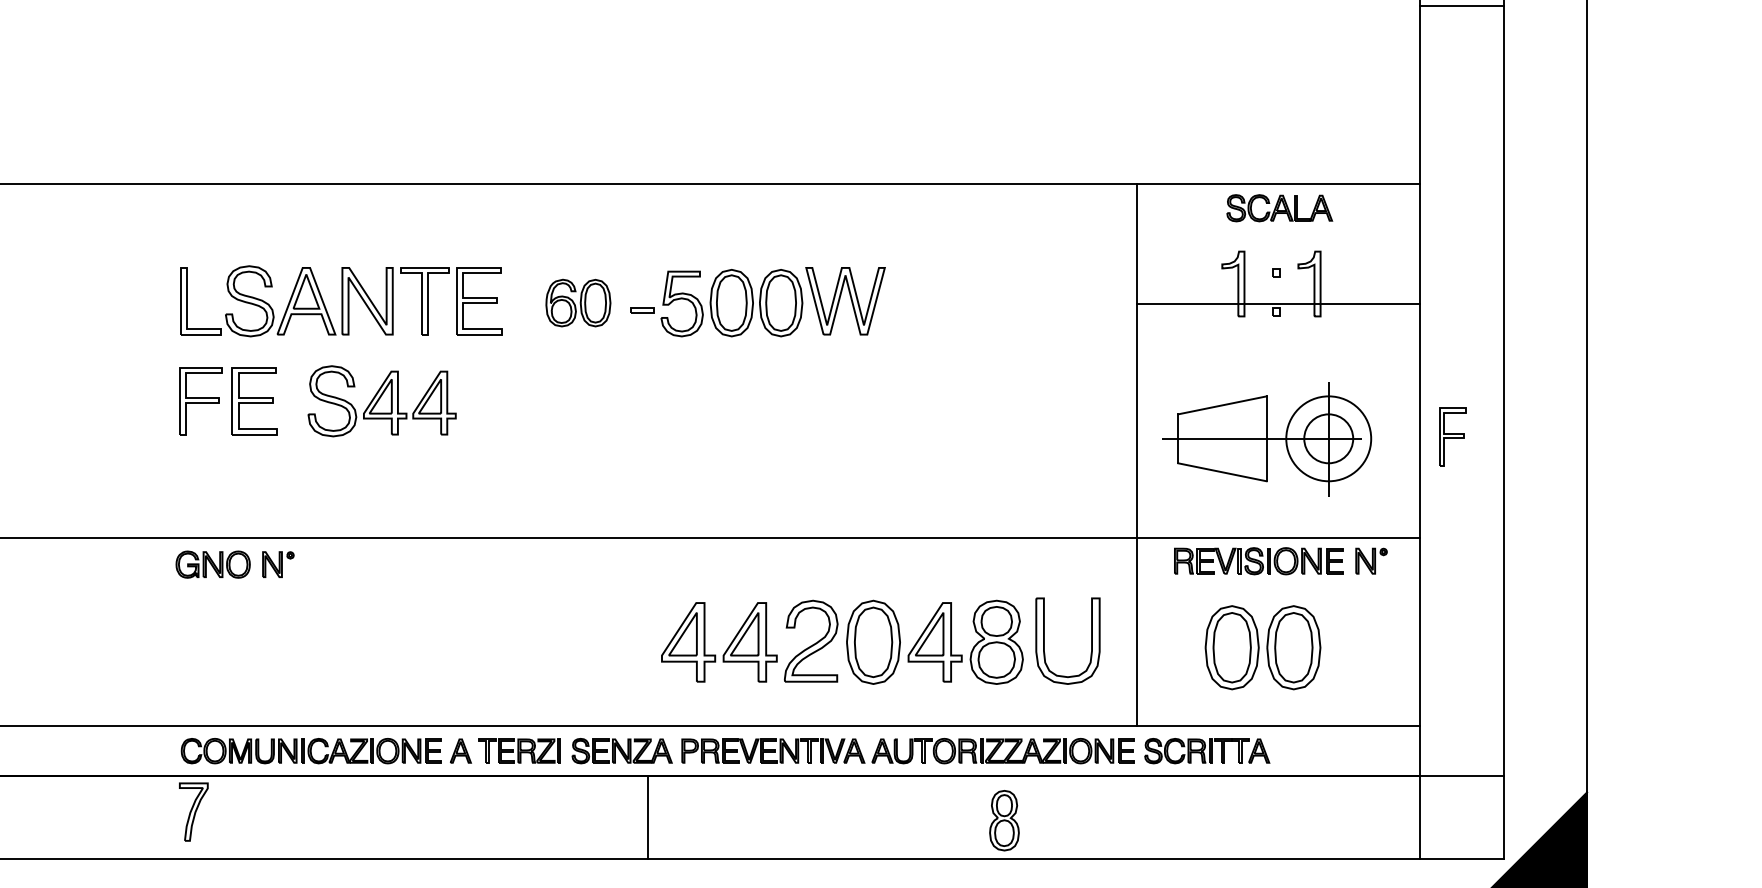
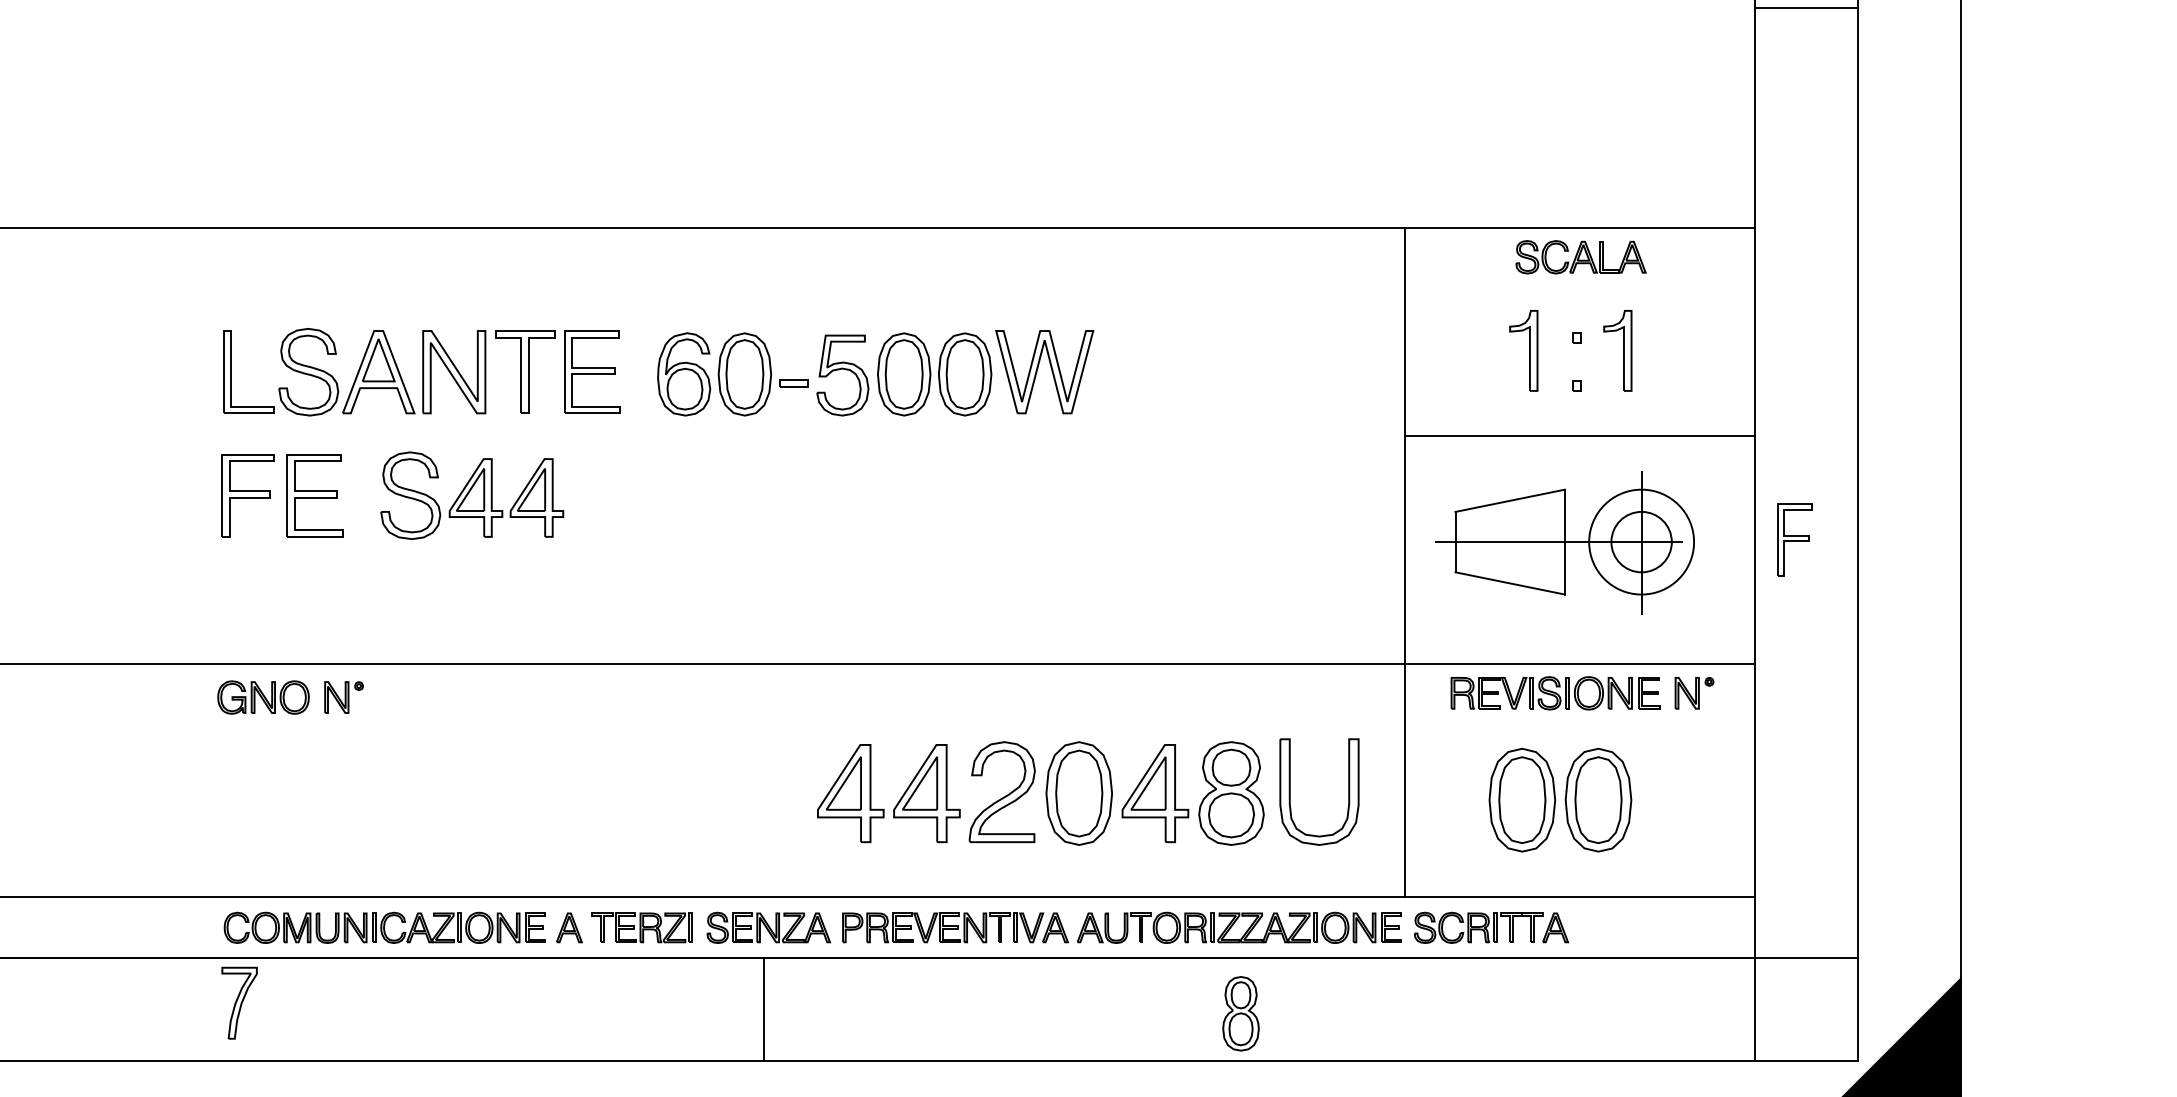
part: (578, 303) -> (714, 374), size x1.43
line: (1278, 303) -> (1579, 435), moved
line: (648, 817) -> (764, 1009), moved

